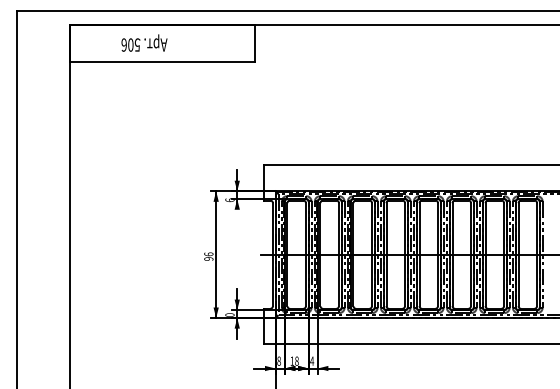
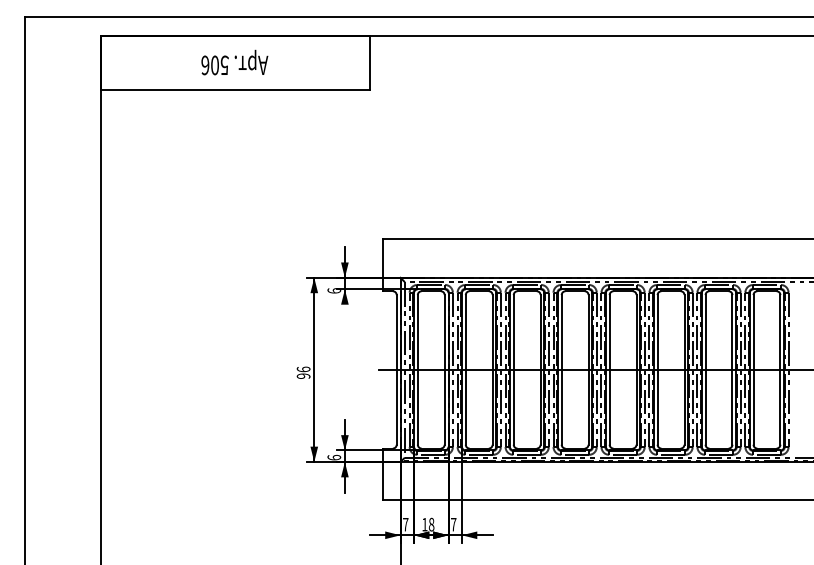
text: (144, 42) -> (234, 61), moved
text: (229, 314) -> (333, 456), 0 -> 6
text: (278, 360) -> (404, 523), 8 -> 7
text: (312, 360) -> (454, 523), 4 -> 7

